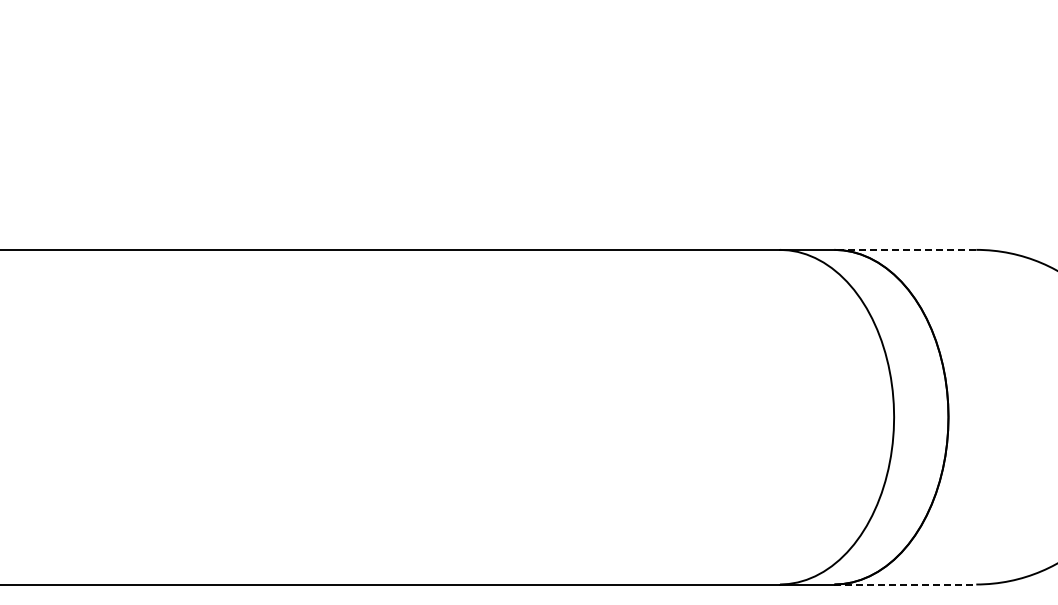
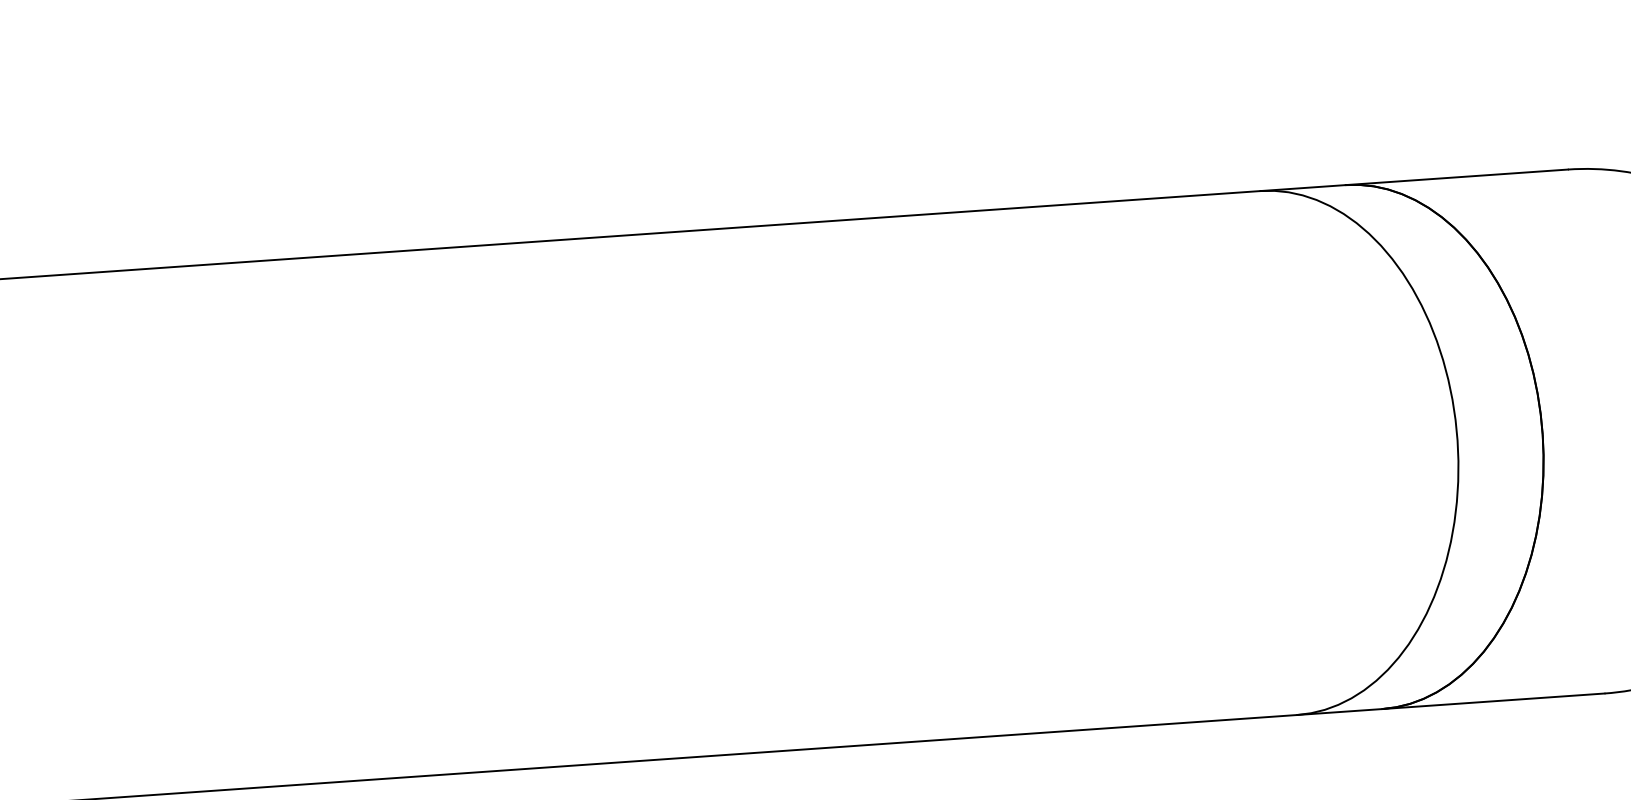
line: (905, 249) -> (1456, 176), dashed -> solid
line: (905, 584) -> (1493, 701), dashed -> solid

